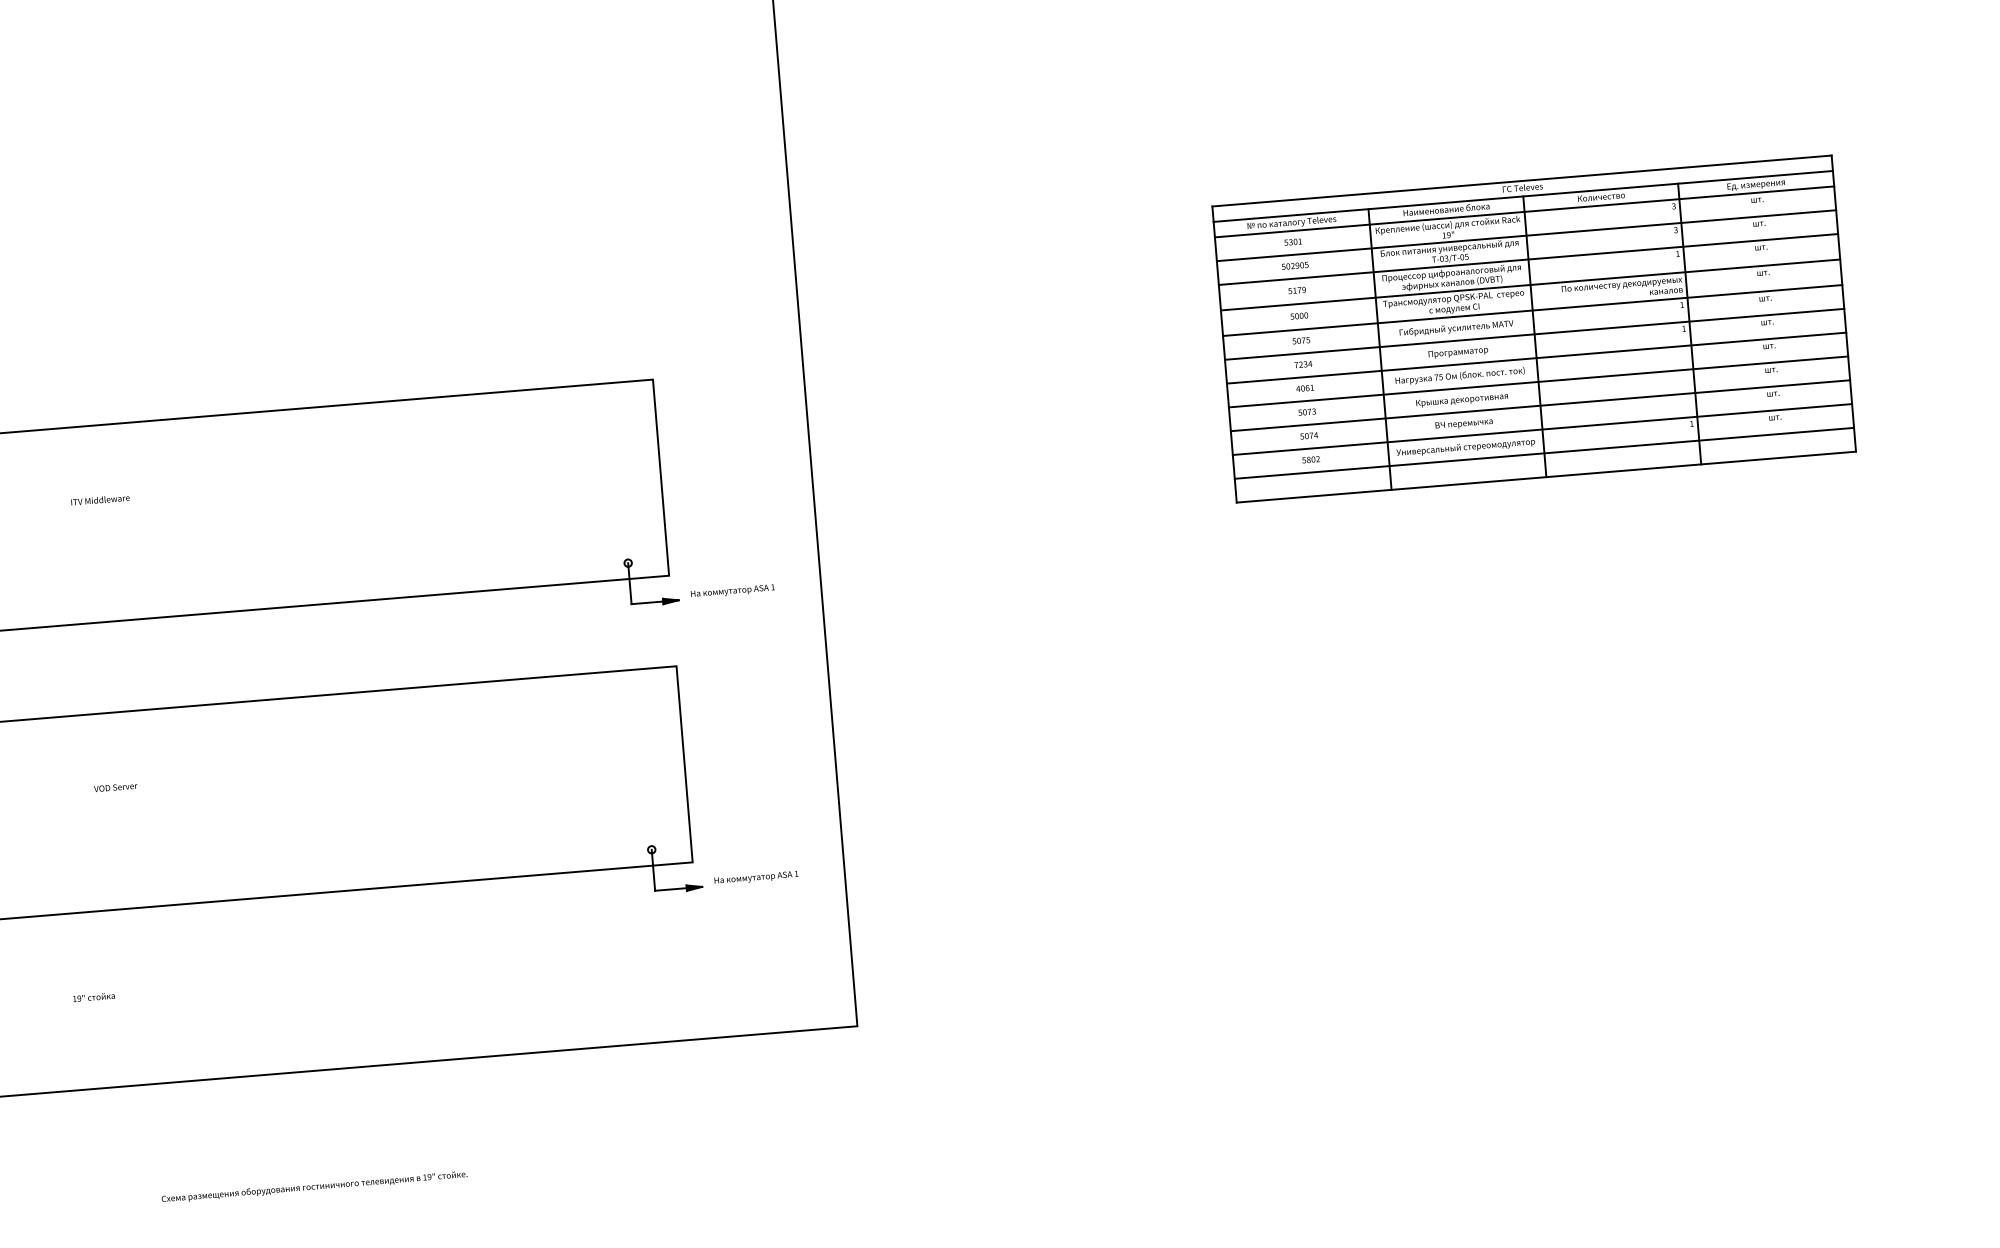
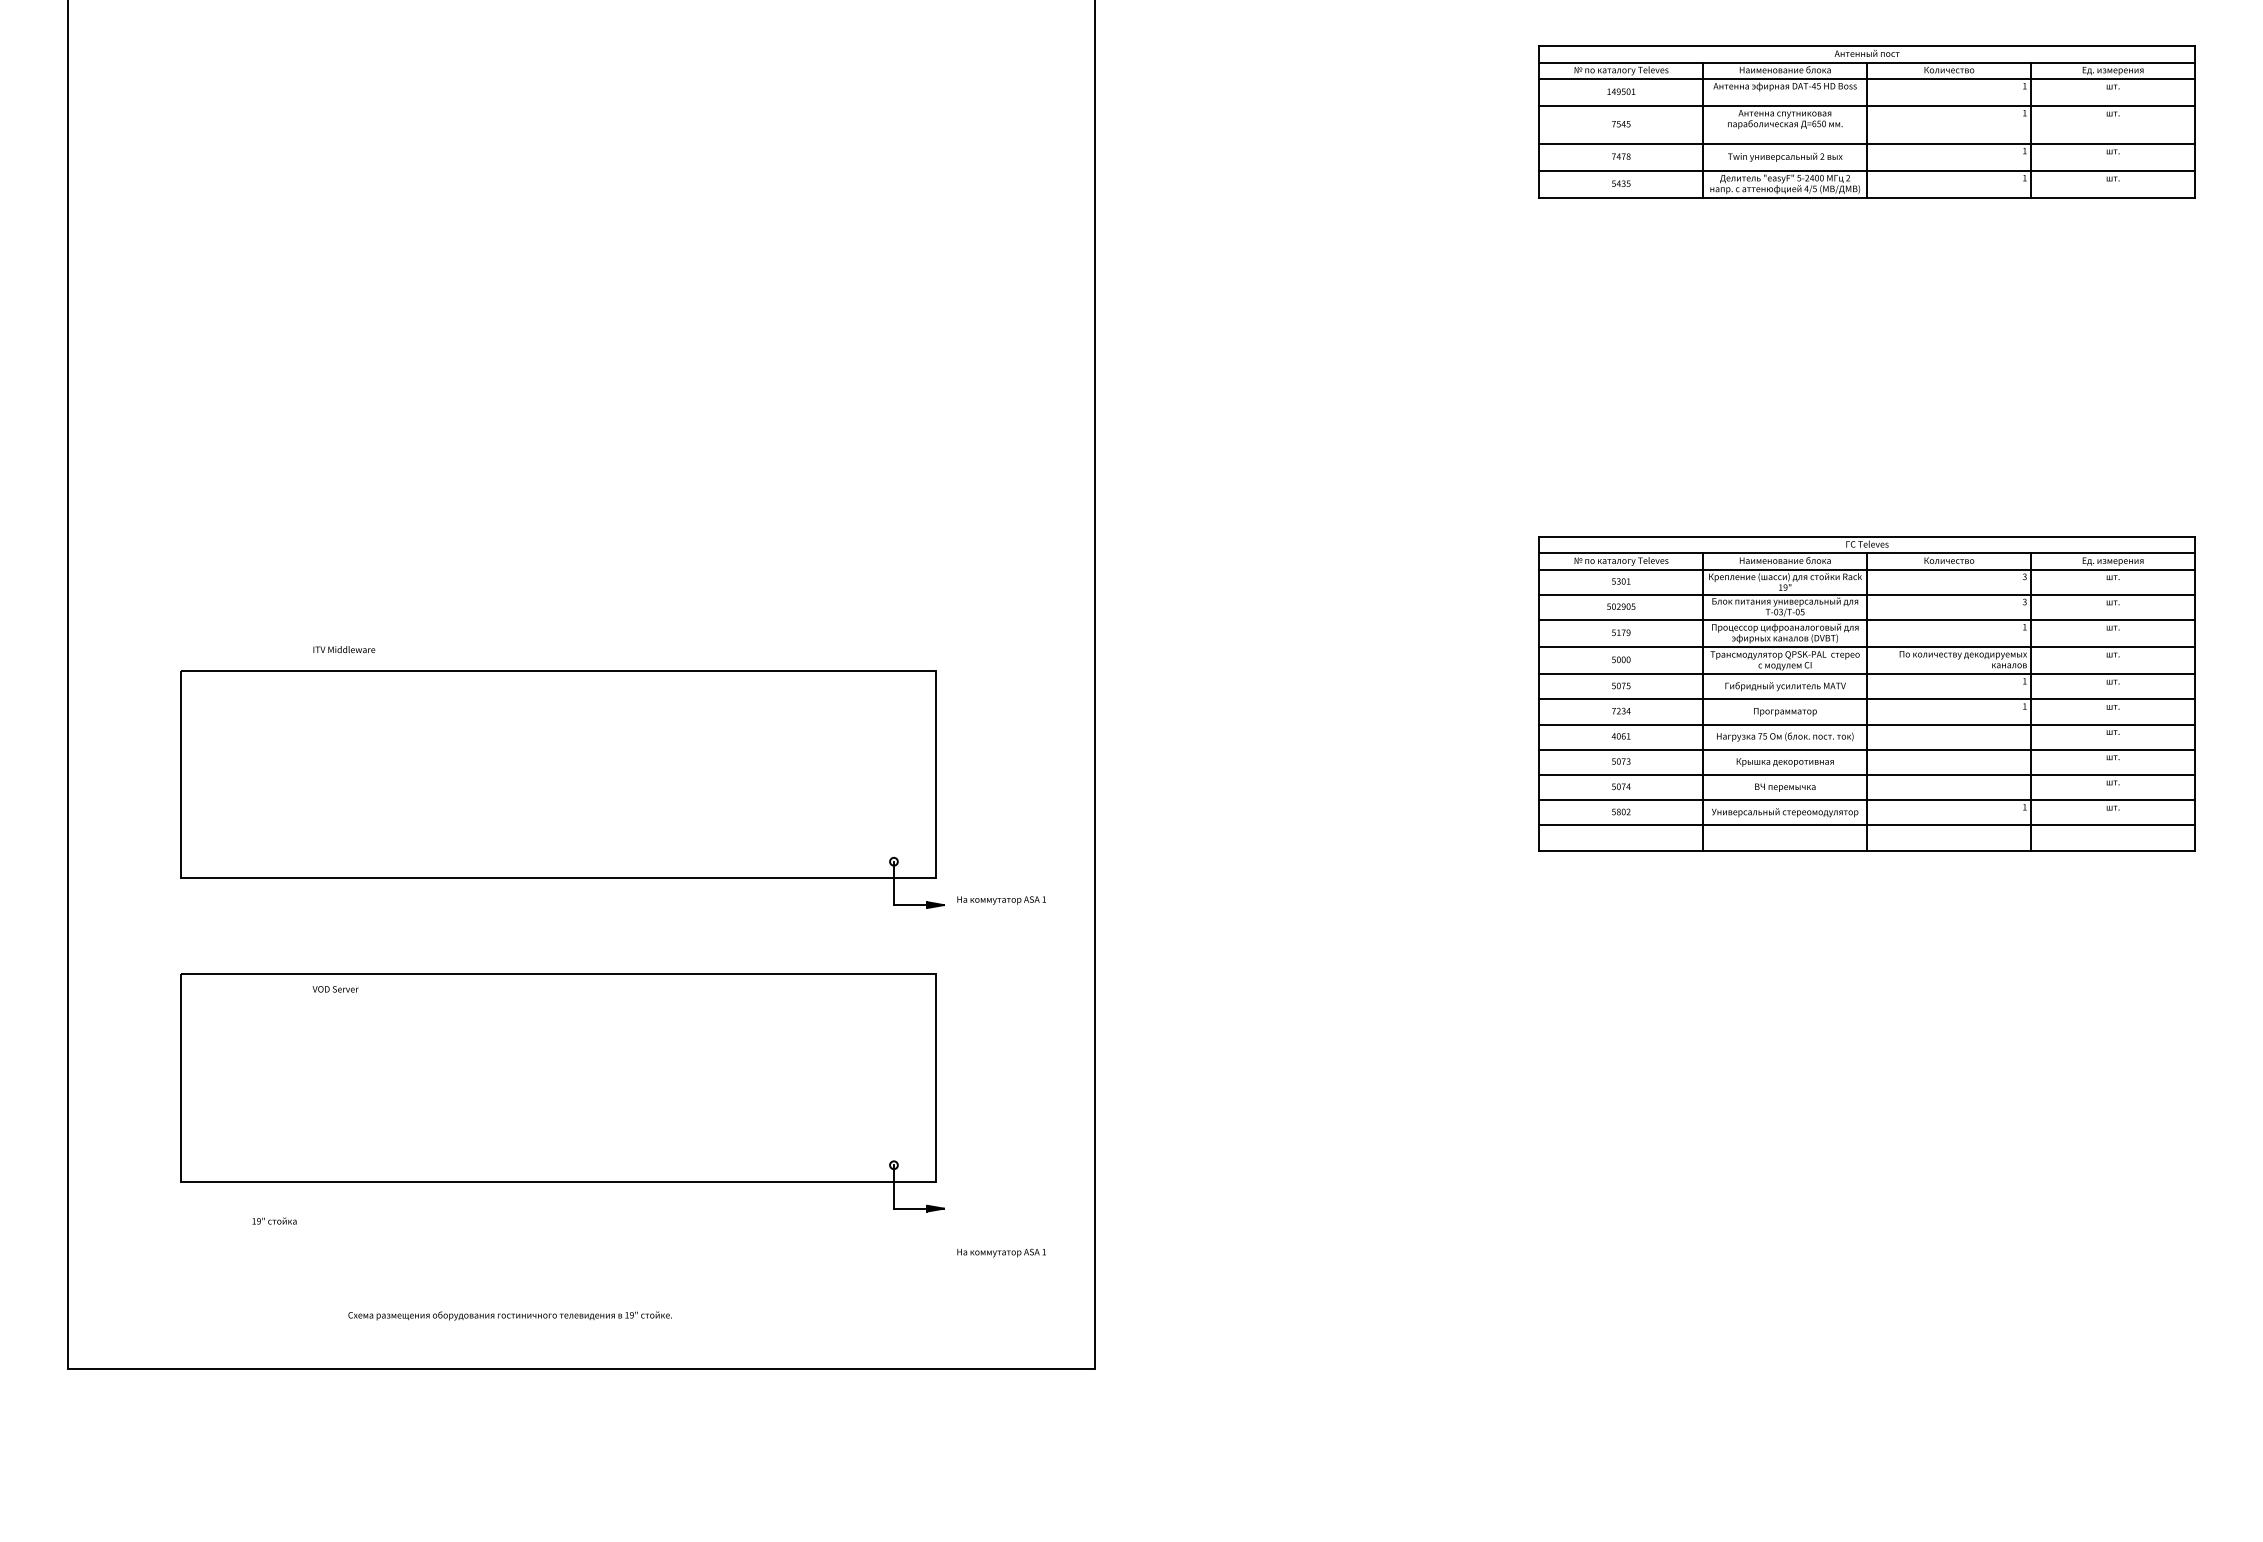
text: (100, 499) -> (344, 649), moved
text: (115, 787) -> (335, 989), moved
text: (756, 877) -> (1001, 1252), moved
text: (93, 996) -> (274, 1220), moved
text: (313, 1186) -> (509, 1315), moved

